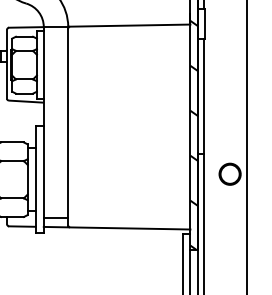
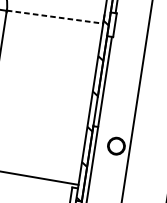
line: (129, 25) -> (55, 17), solid -> dashed

